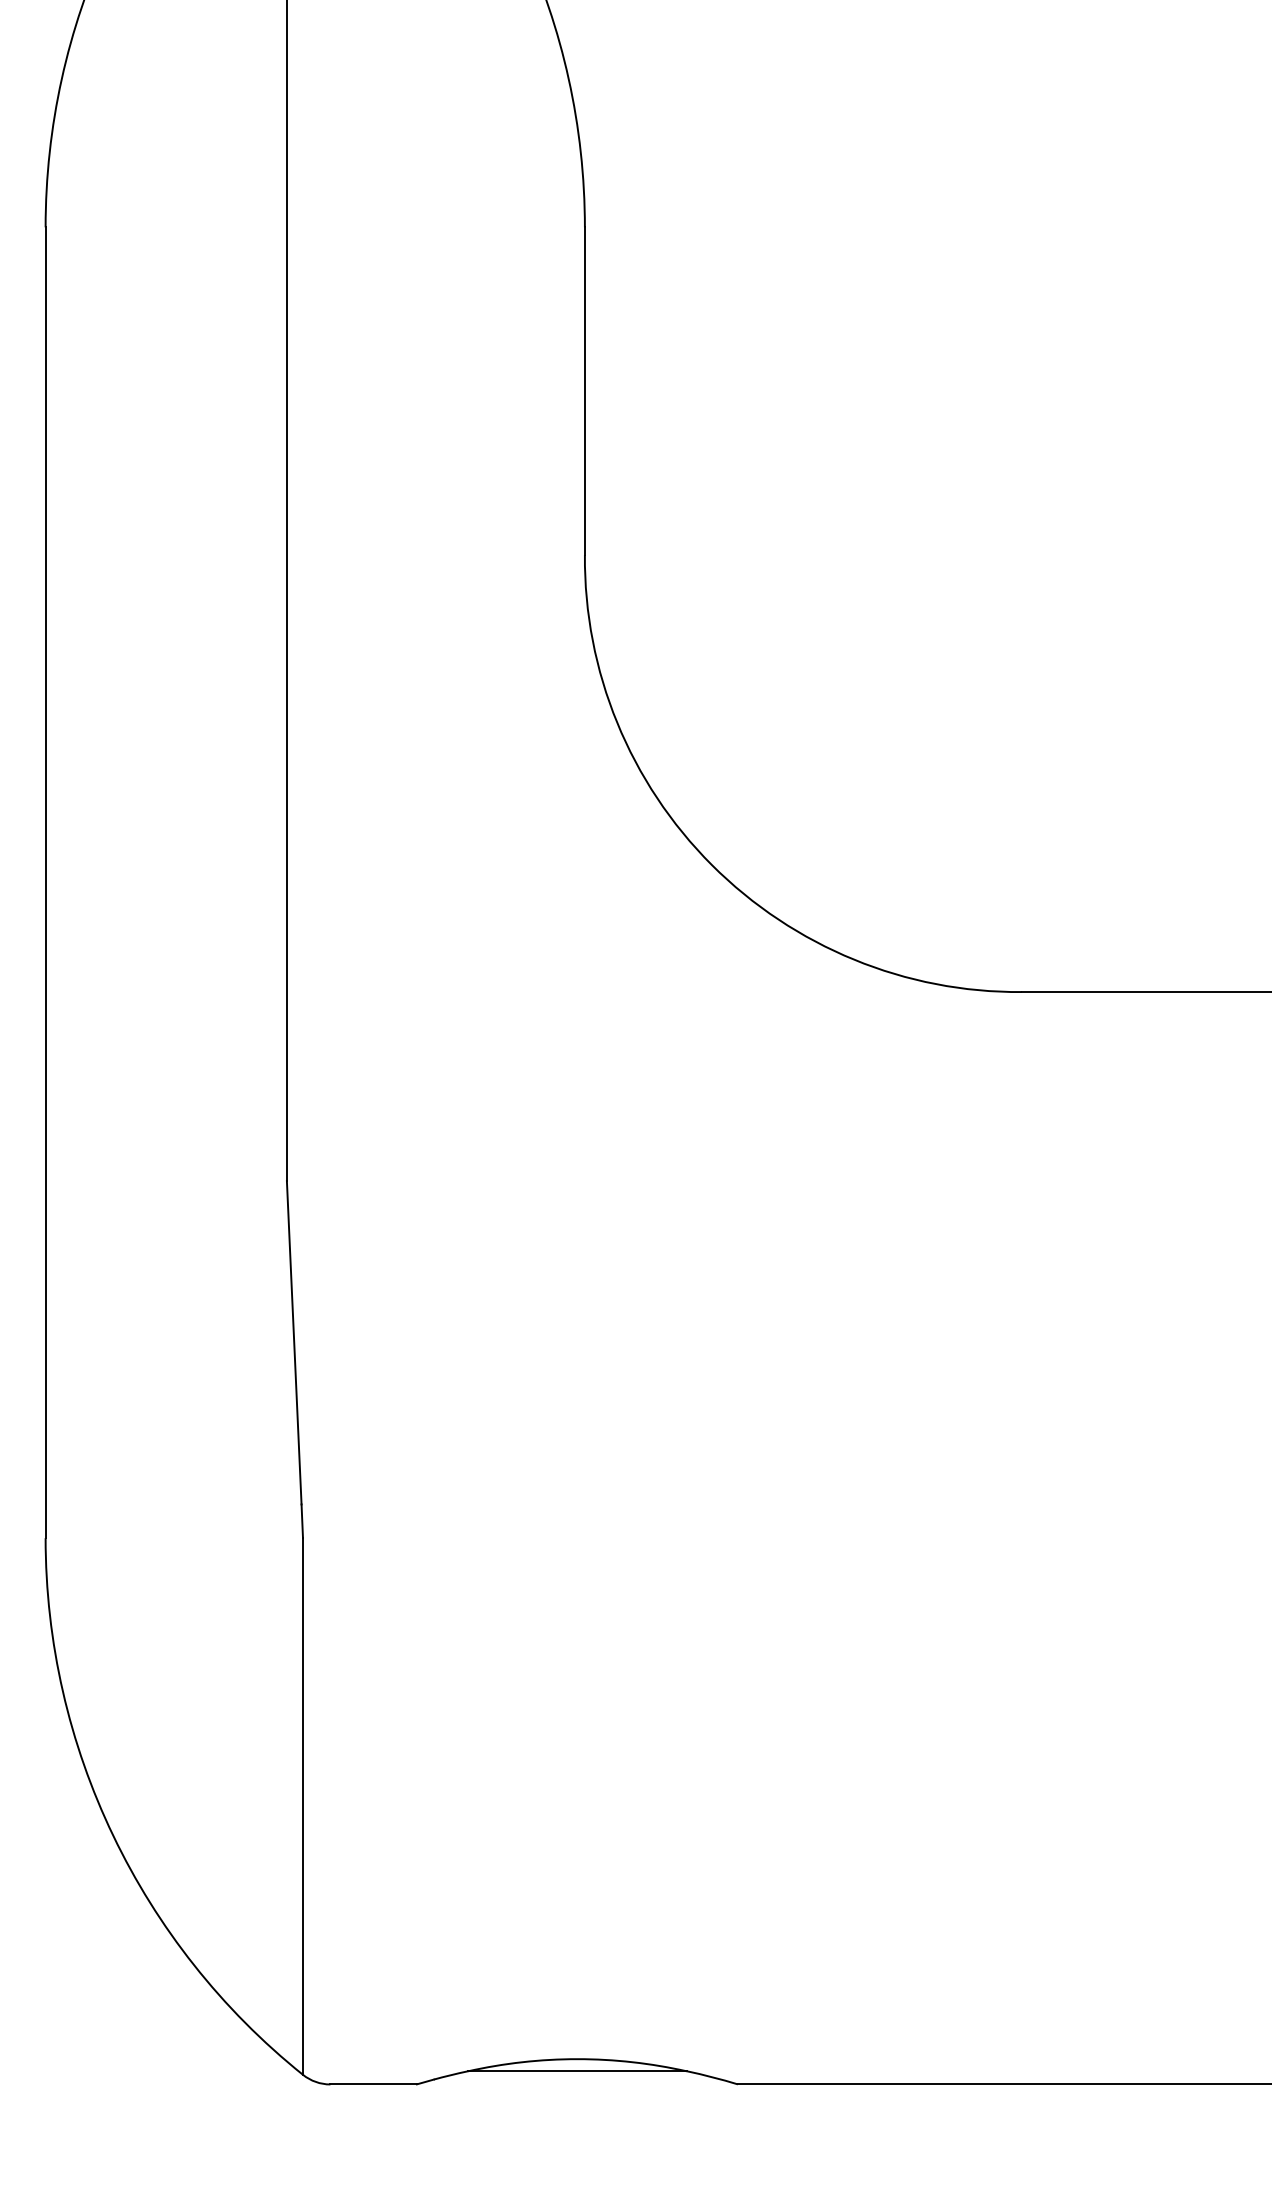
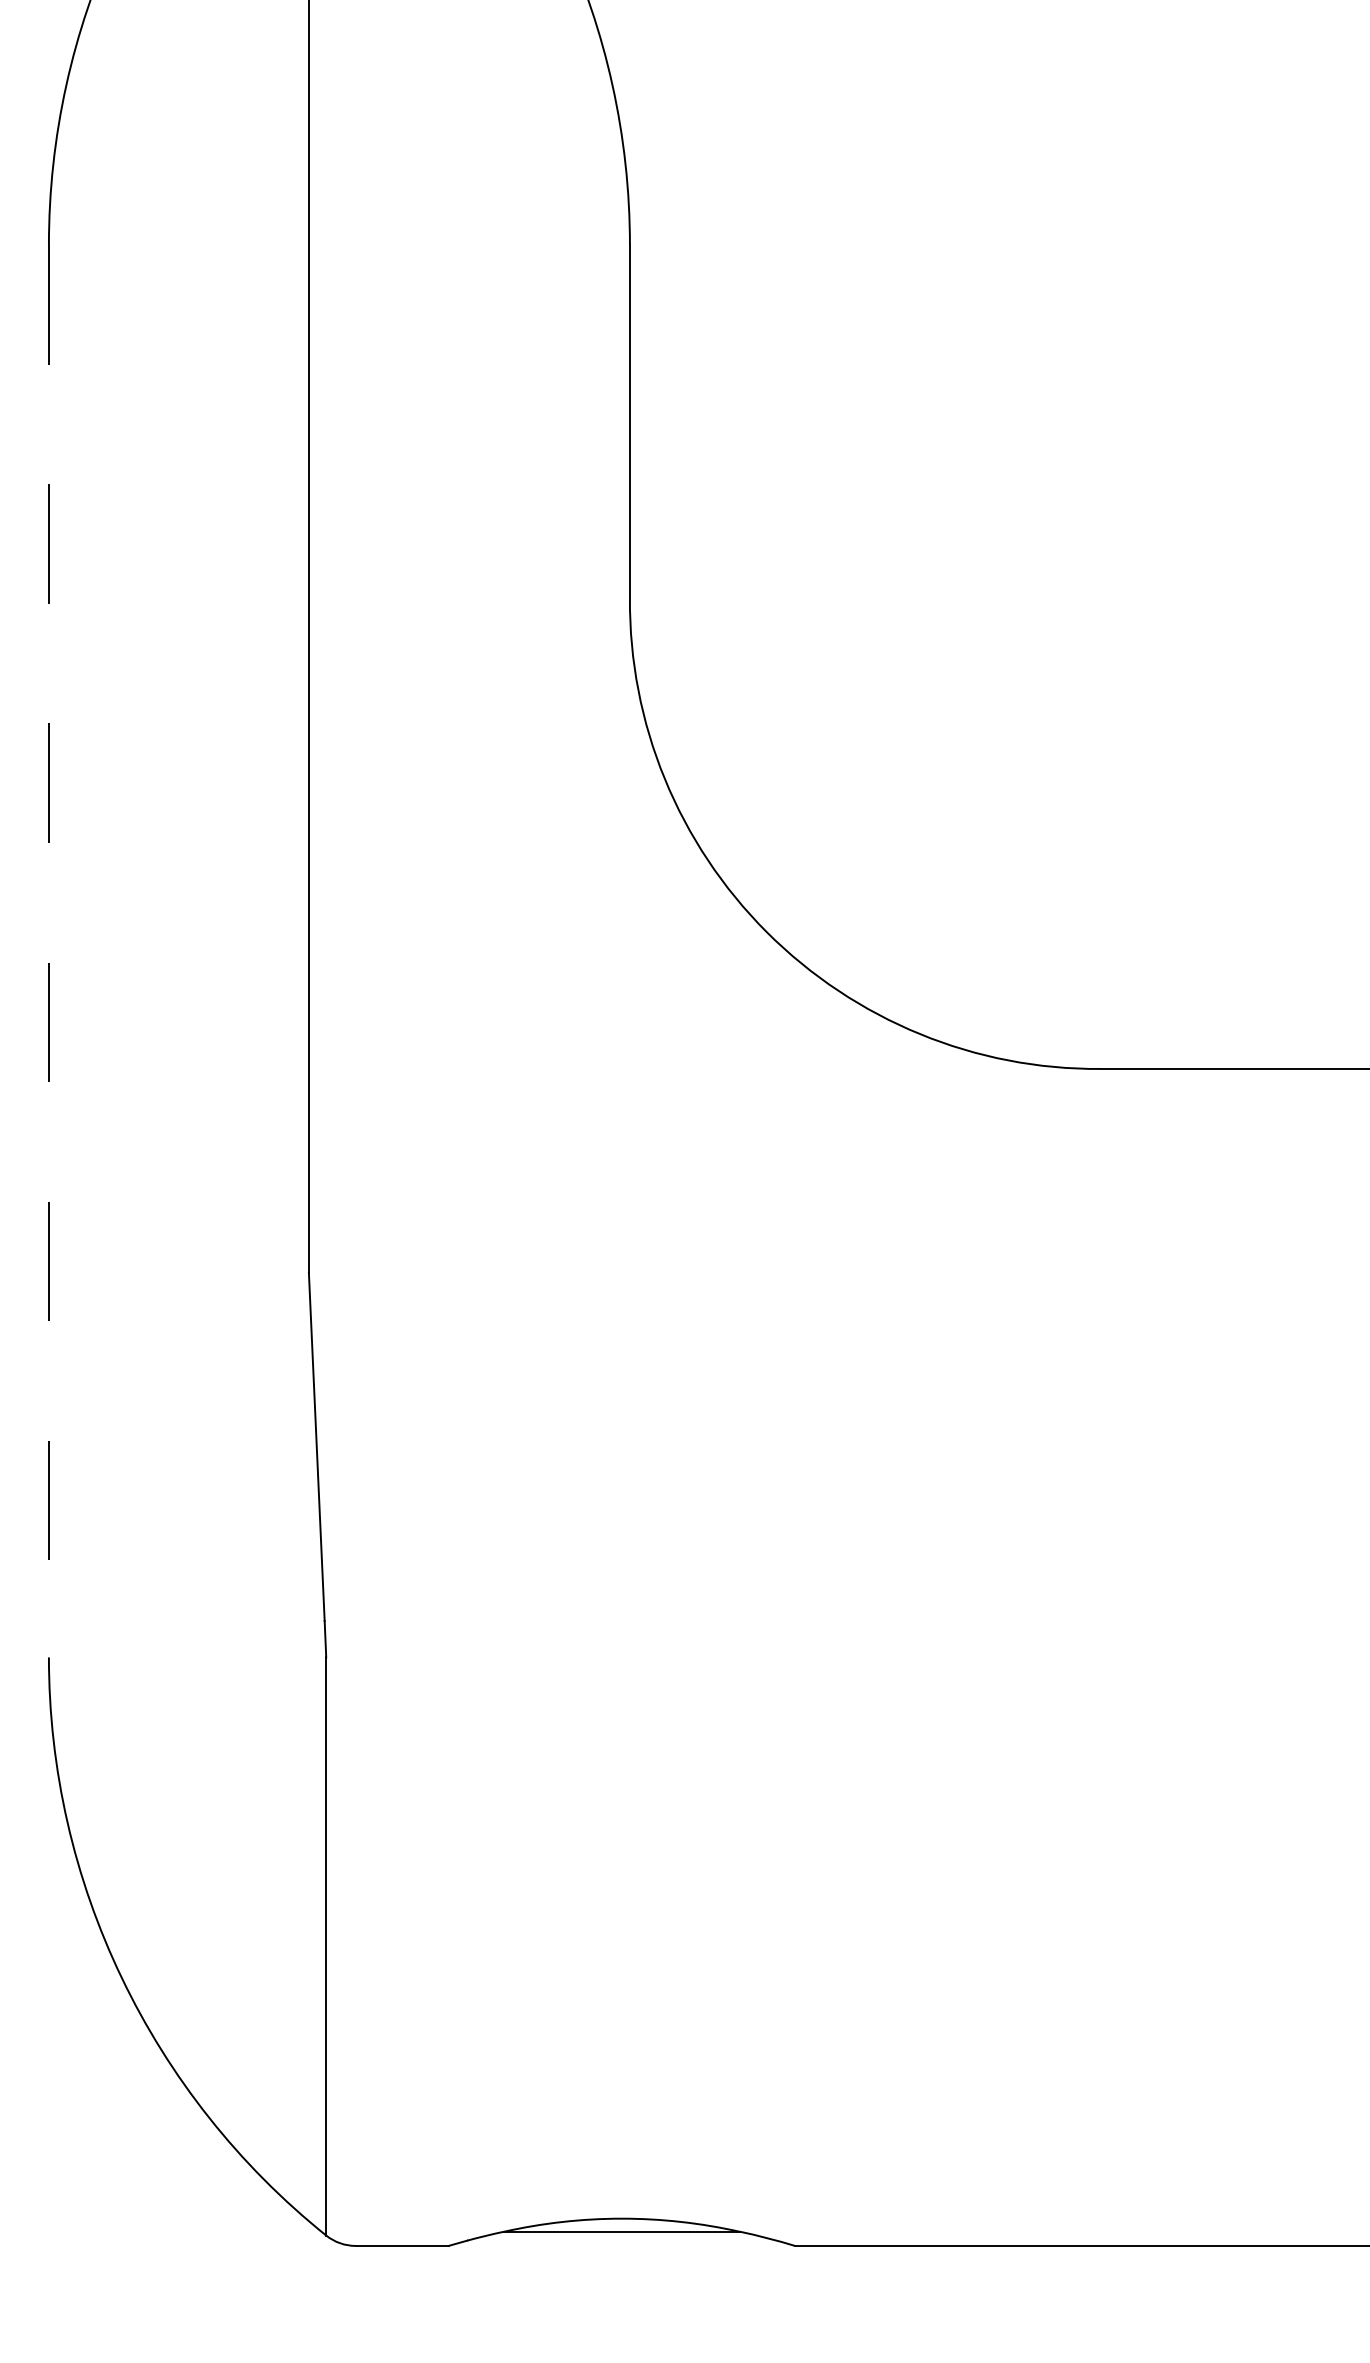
line: (45, 883) -> (48, 952), solid -> dashed

